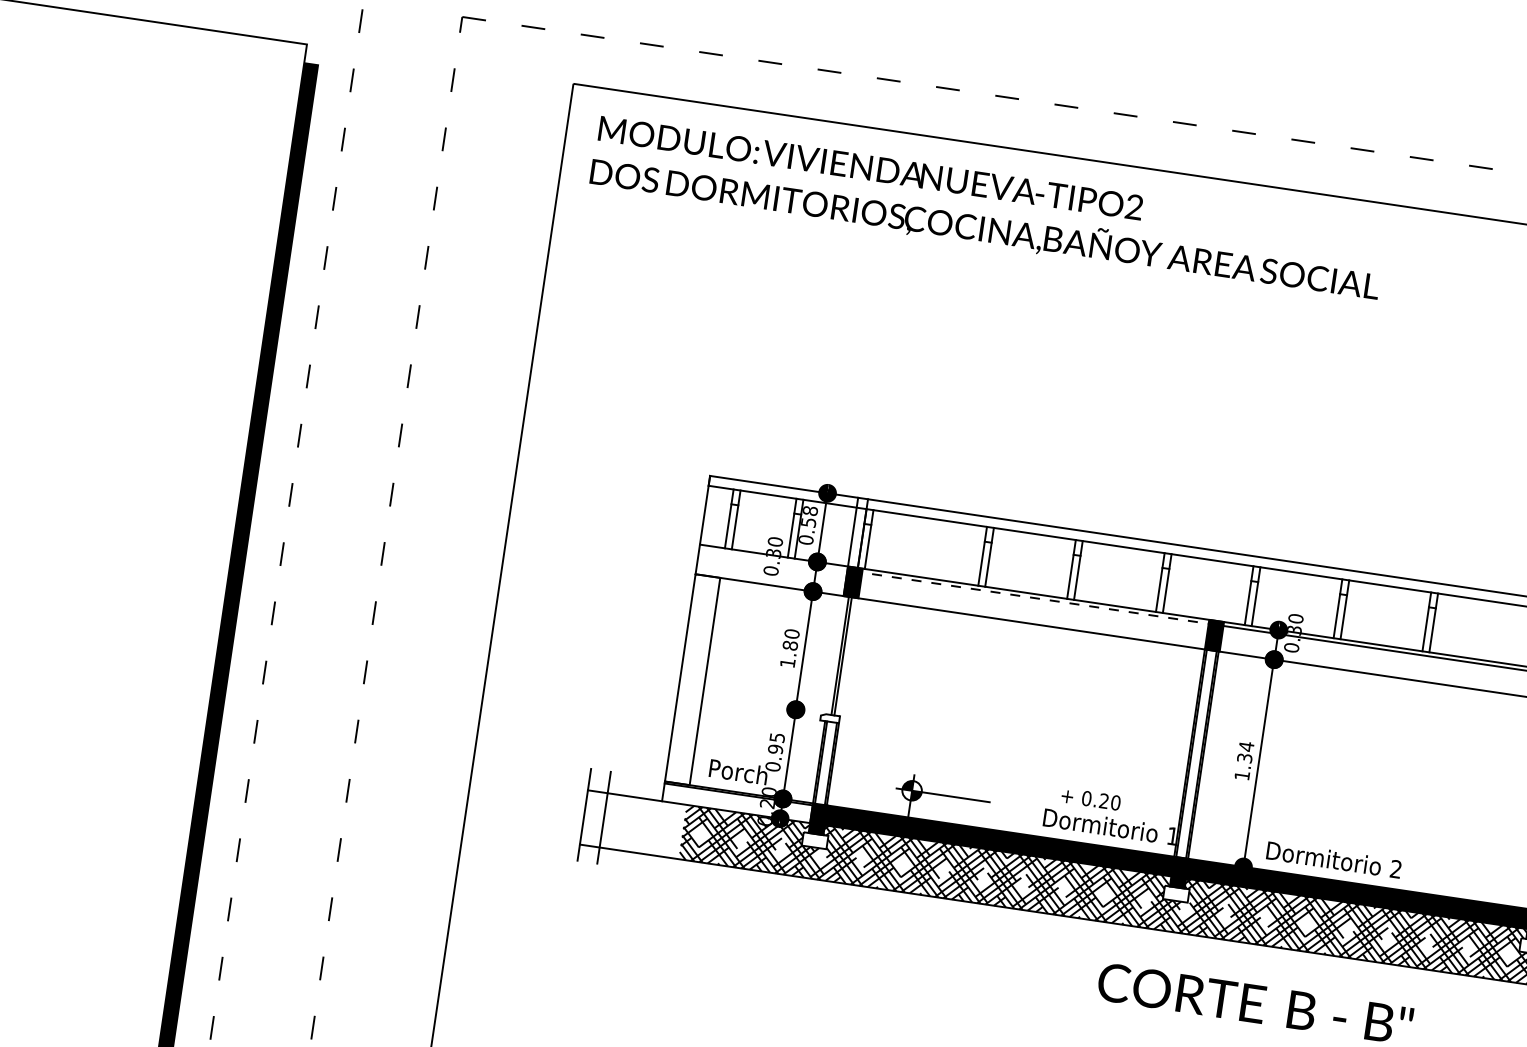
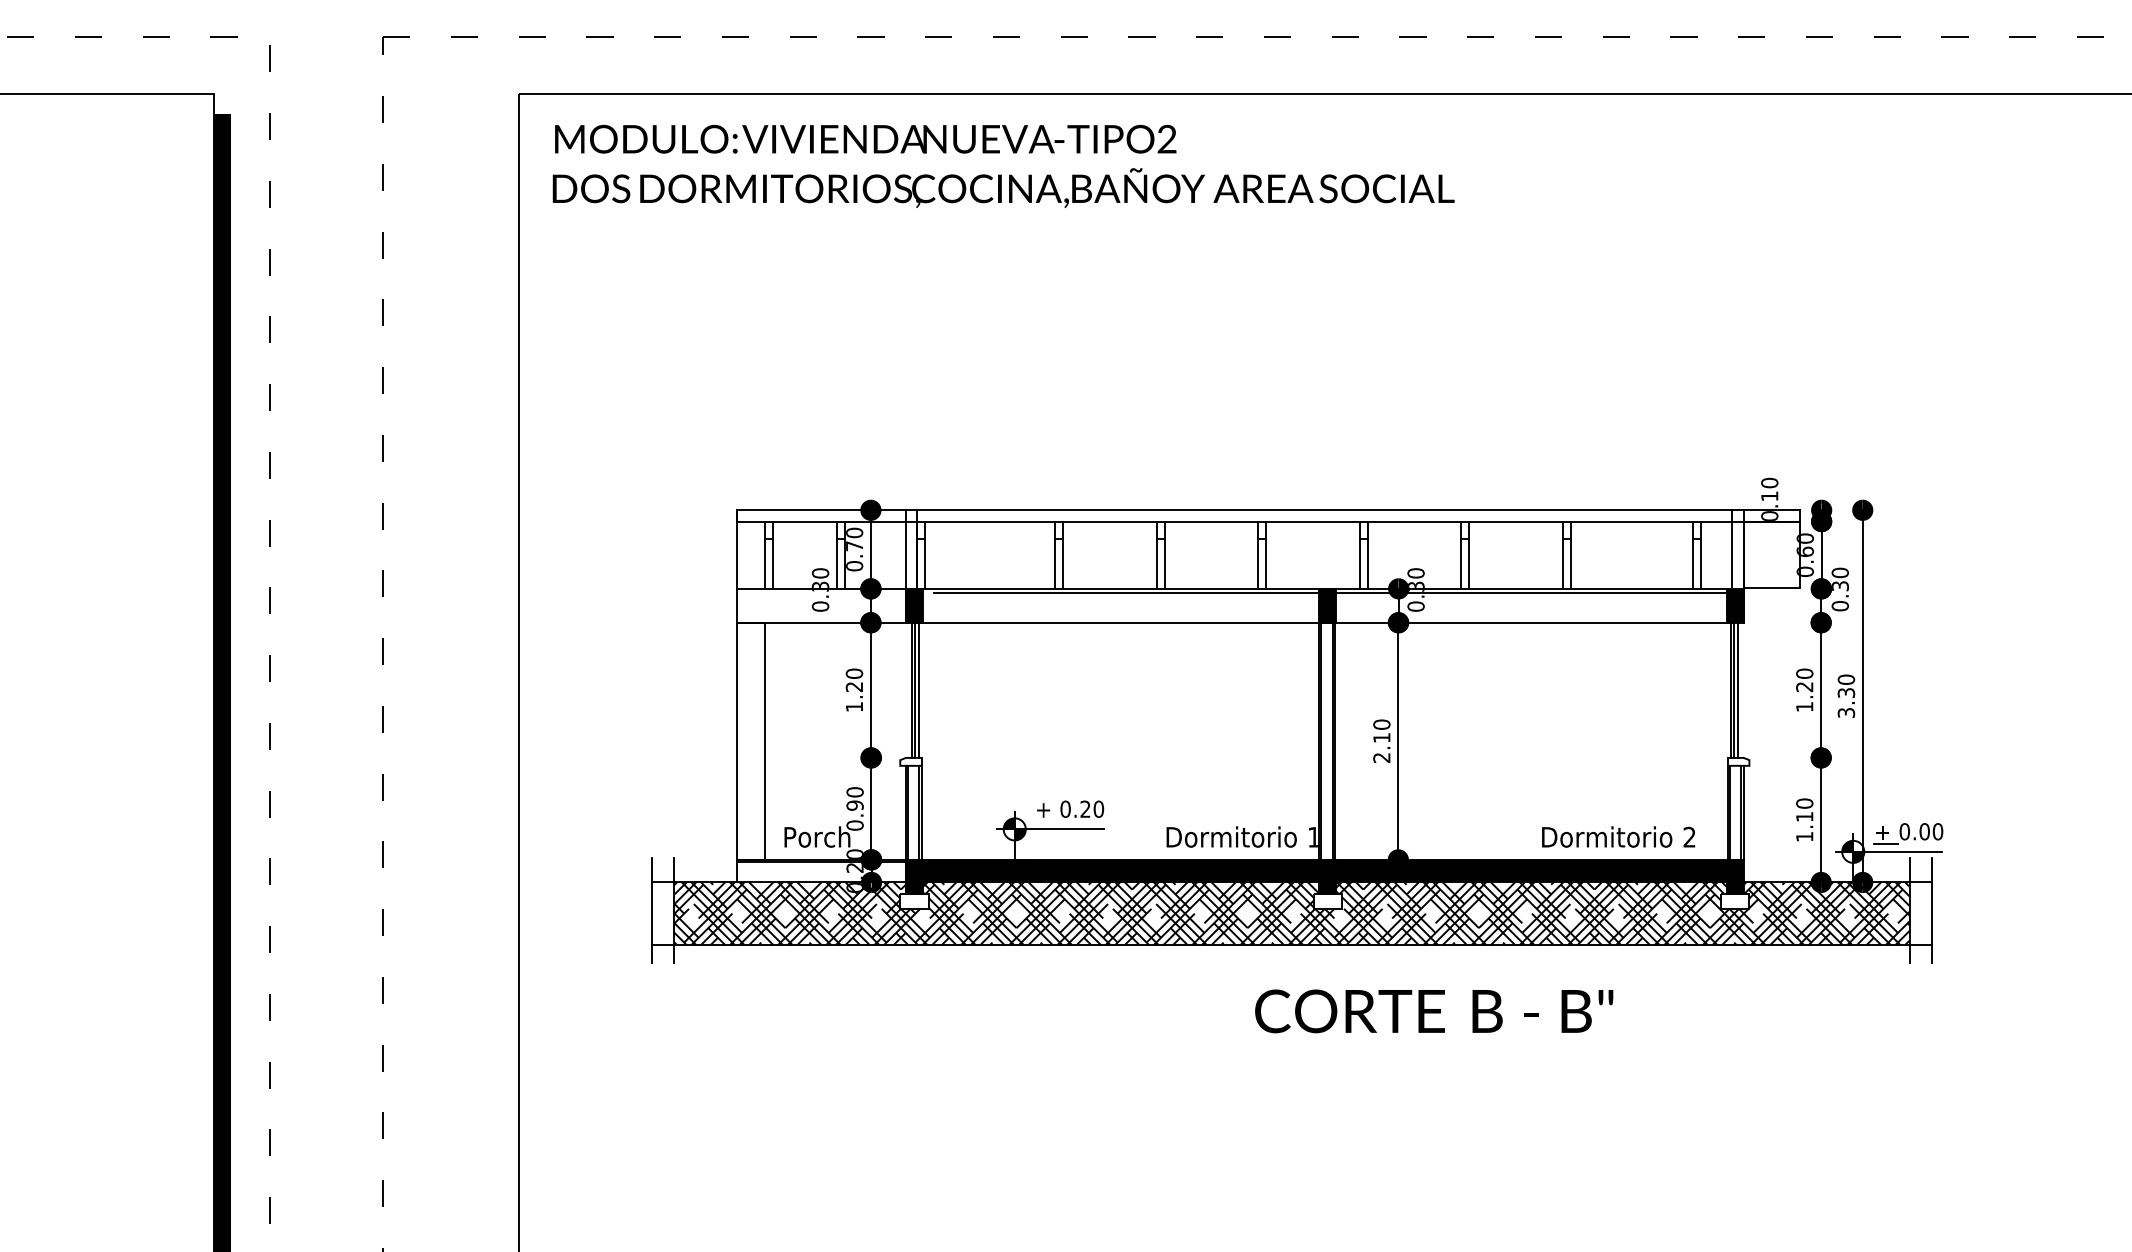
text: (809, 516) -> (854, 539), 0.58 -> 0.70
line: (1040, 599) -> (1126, 593), dashed -> solid
text: (790, 645) -> (854, 686), 1.80 -> 1.20
line: (846, 656) -> (918, 689), added
text: (776, 737) -> (854, 792), 0.95 -> 0.90
text: (1244, 760) -> (1381, 740), 1.34 -> 2.10
text: (1091, 798) -> (1070, 808), moved
hatch: (643, 826) -> (719, 913), added
text: (1334, 859) -> (1618, 836), moved

